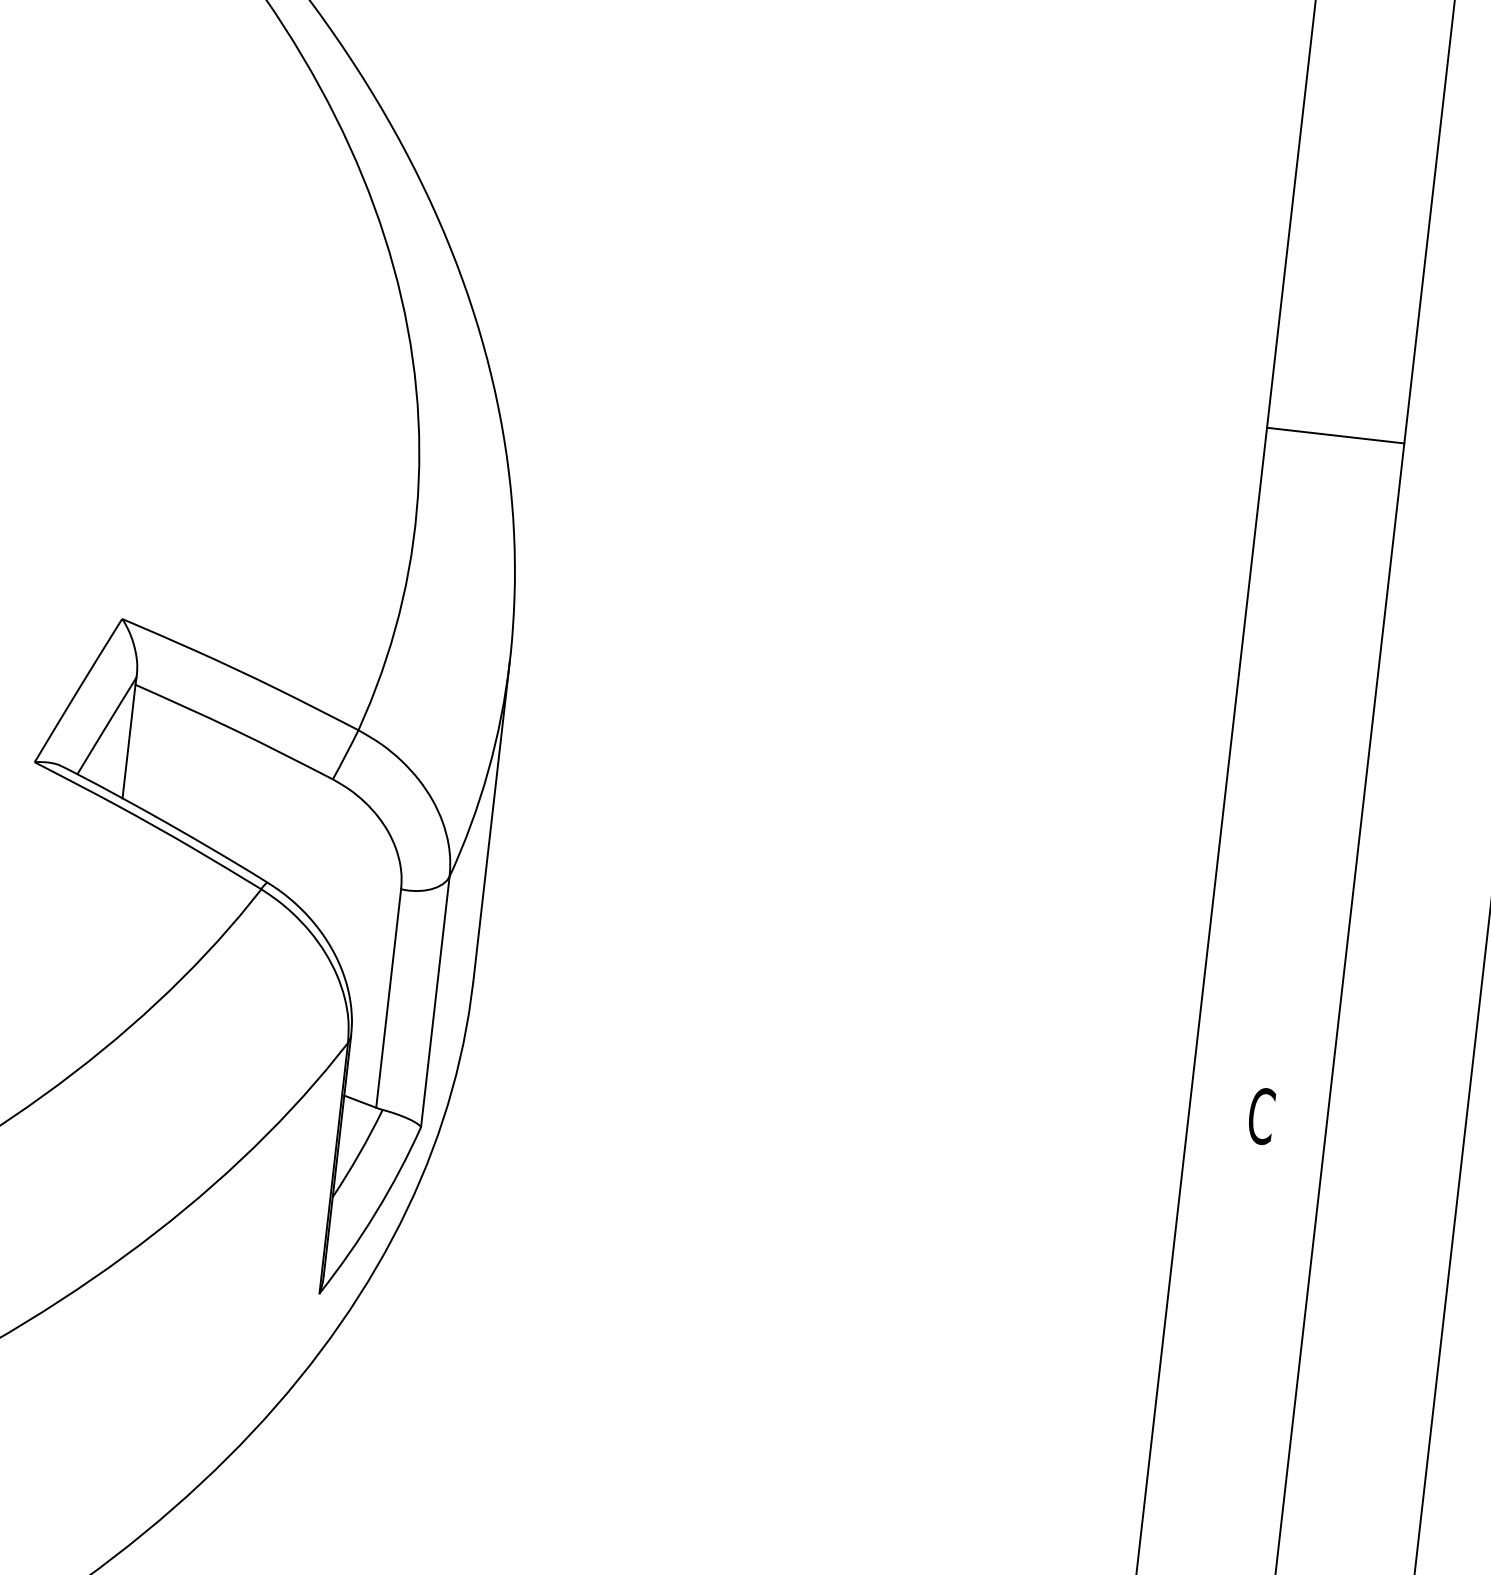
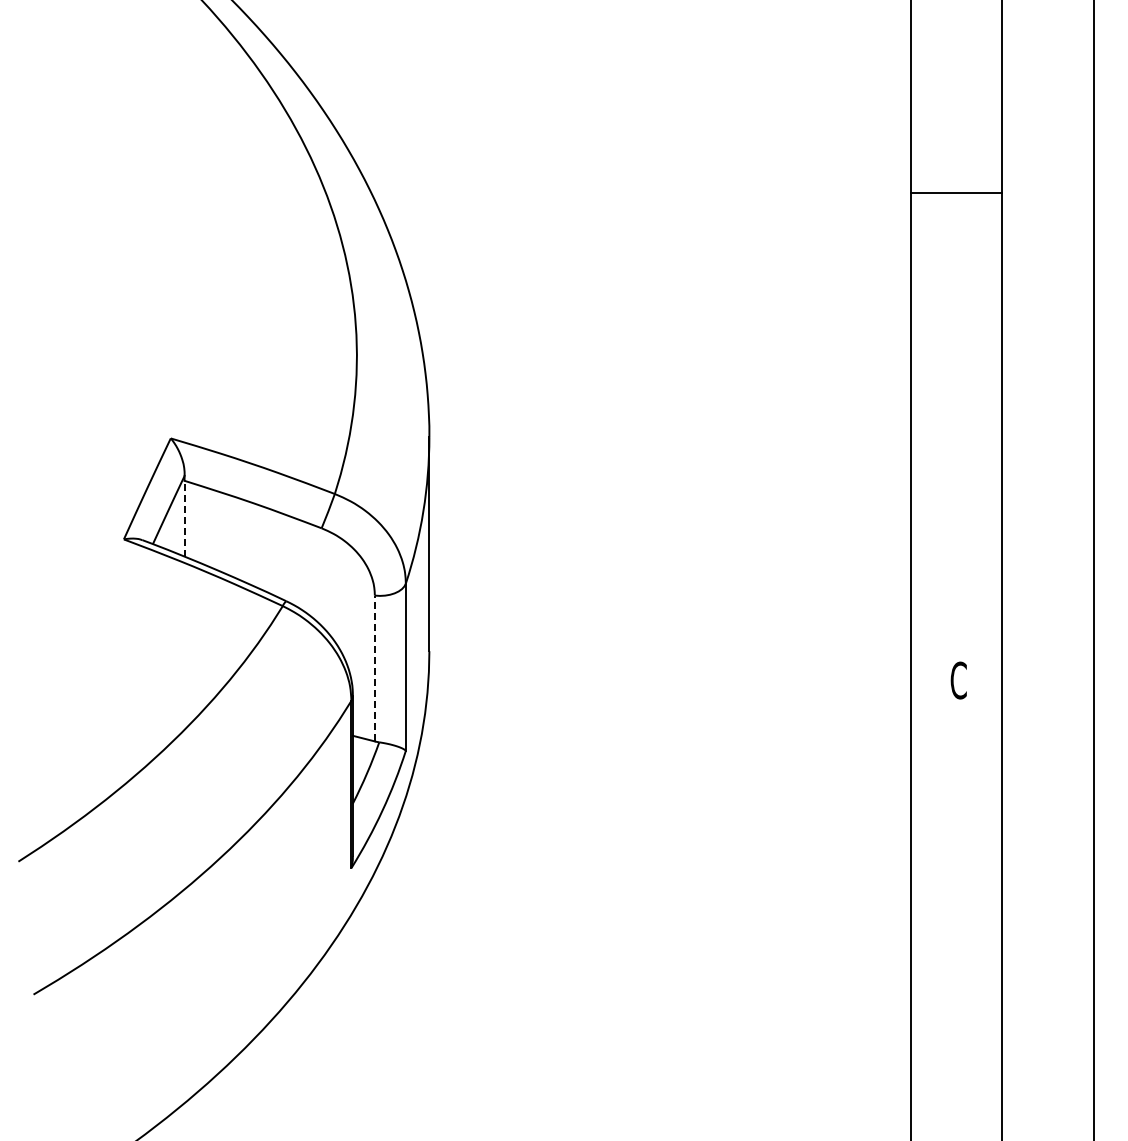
line: (1335, 435) -> (956, 192), moved
line: (129, 741) -> (184, 518), solid -> dashed
line: (388, 998) -> (374, 668), solid -> dashed

